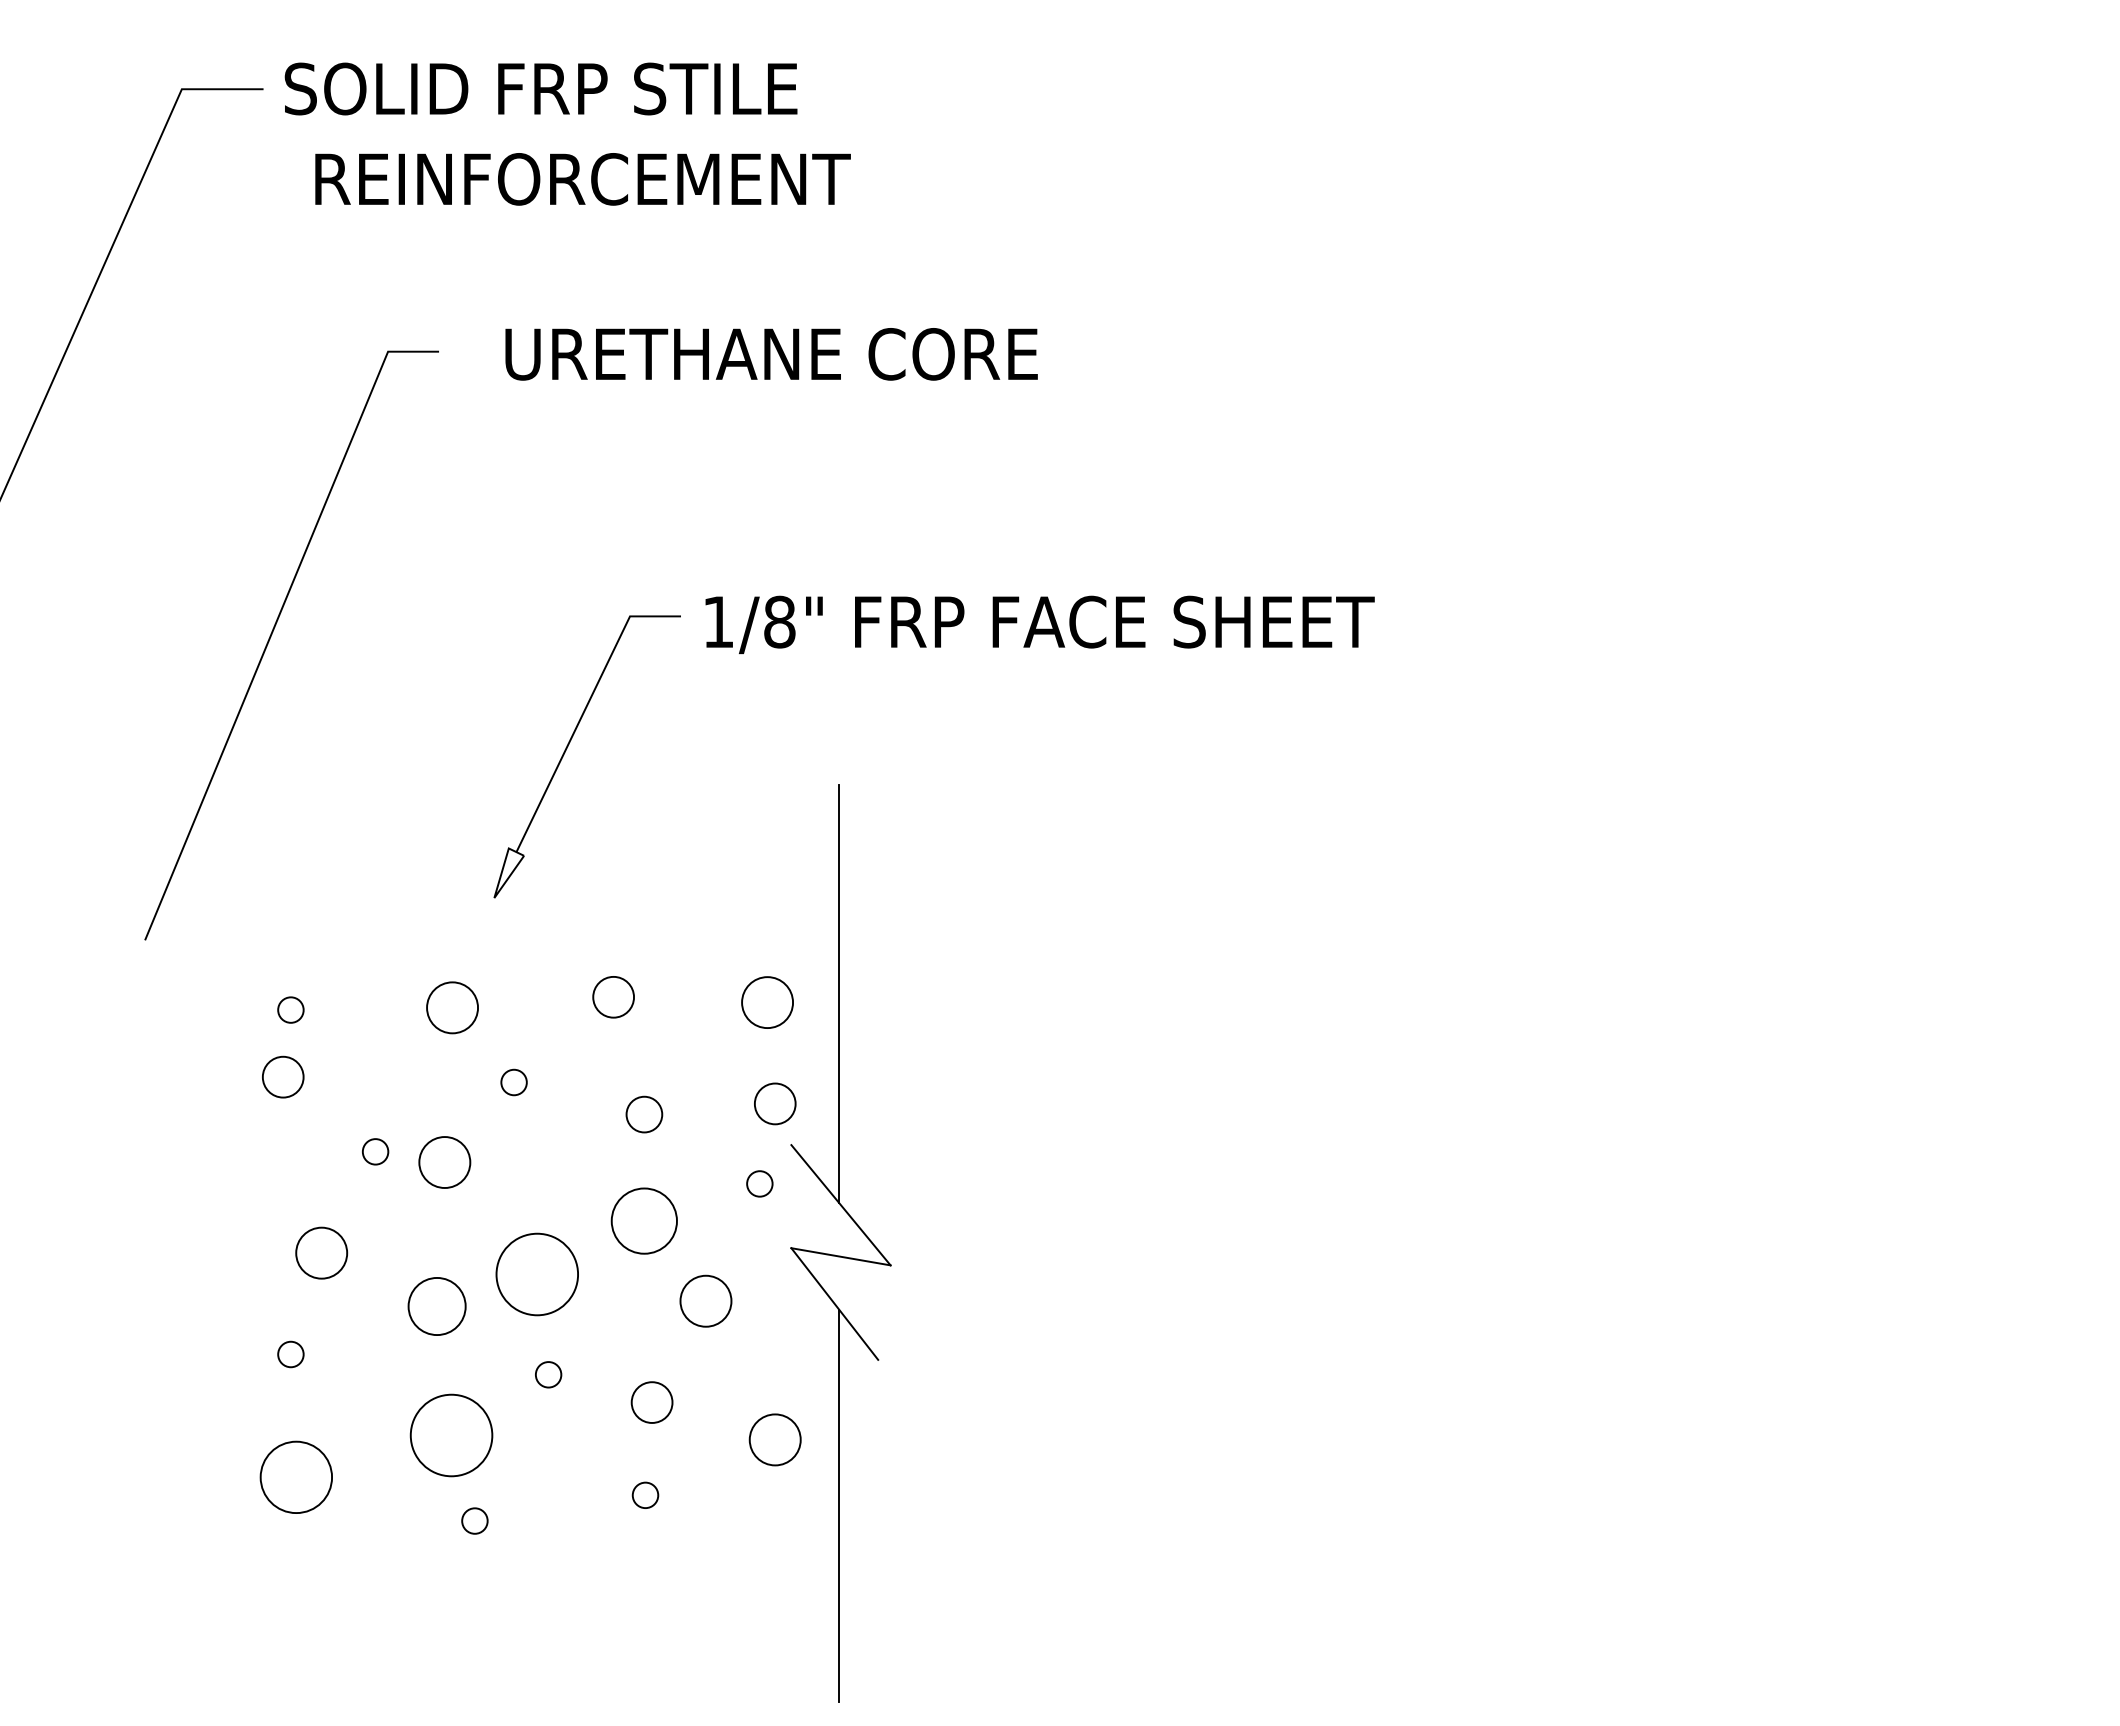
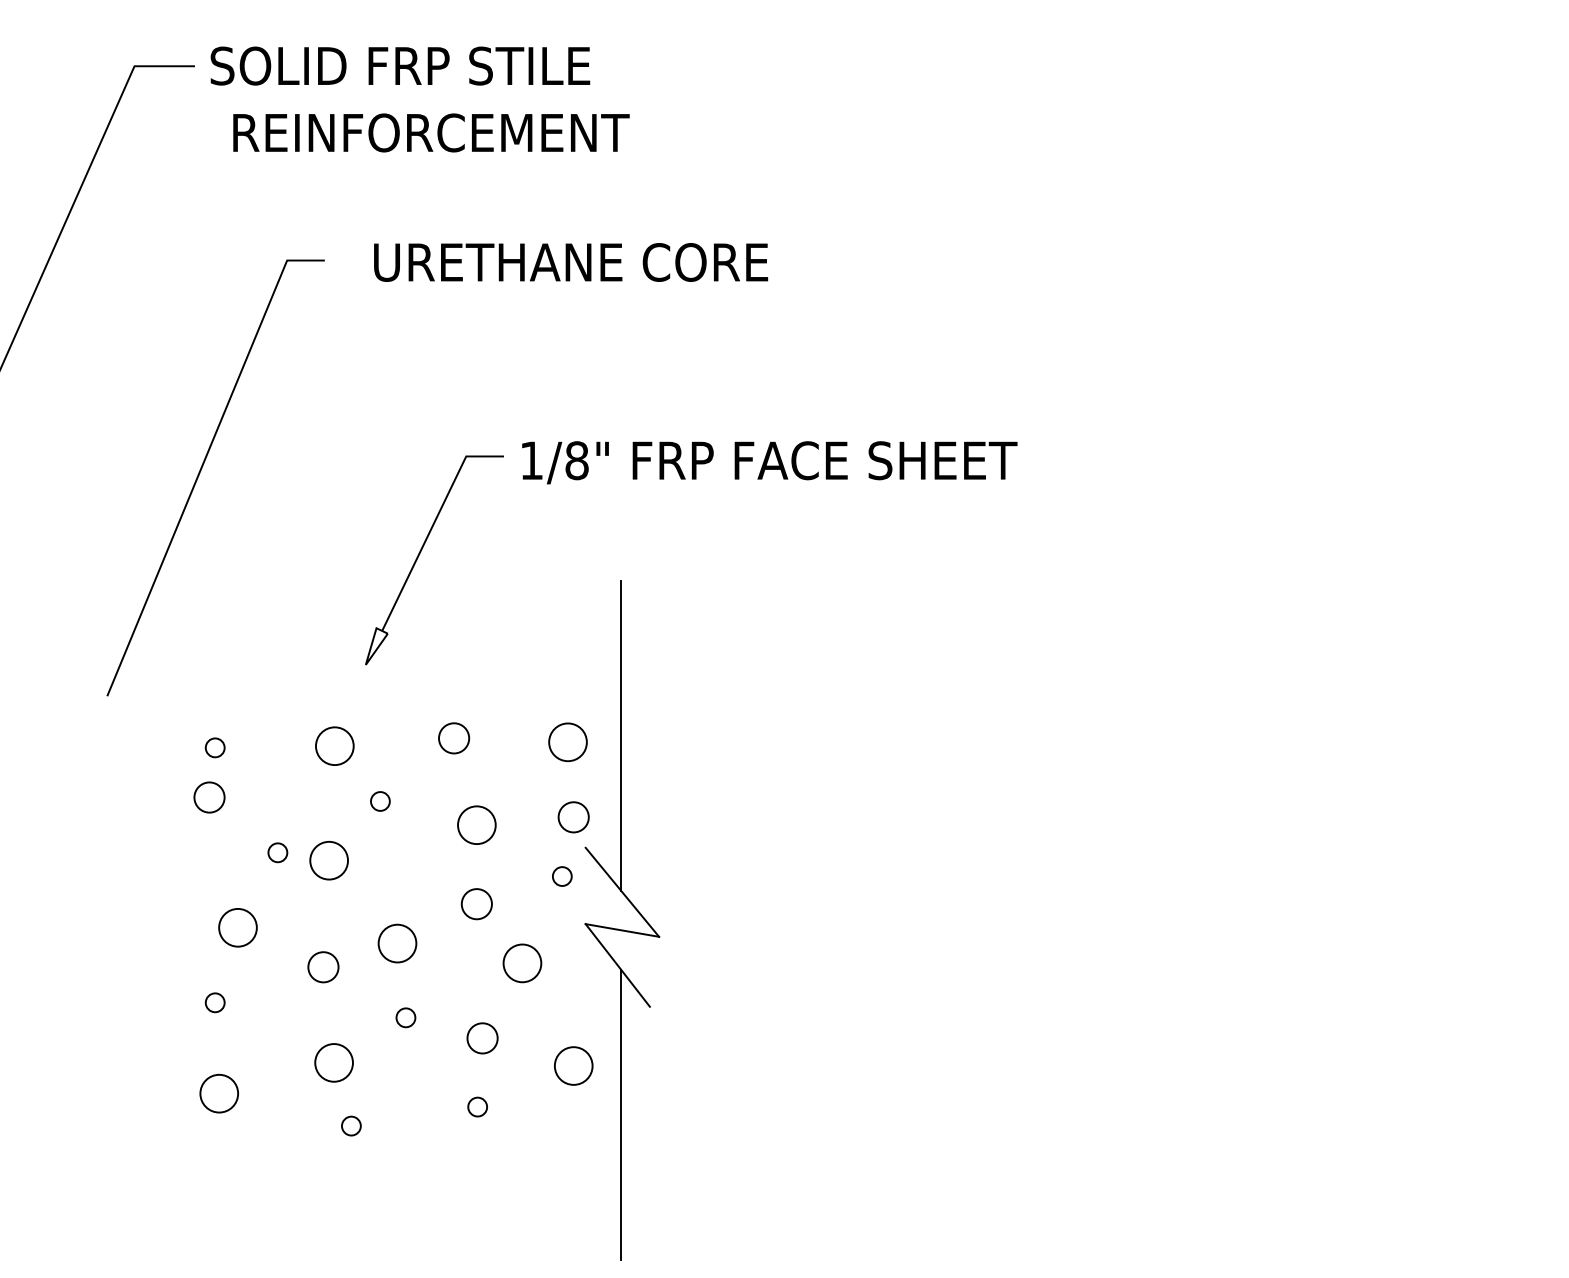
circle: (643, 1114) -> (476, 825), size x1.43
circle: (644, 1221) -> (476, 904), size x0.62
circle: (536, 1274) -> (397, 943), size x0.62
circle: (436, 1306) -> (322, 967), size x0.71
circle: (451, 1435) -> (334, 1062), size x0.62
circle: (296, 1476) -> (219, 1093), size x0.71

